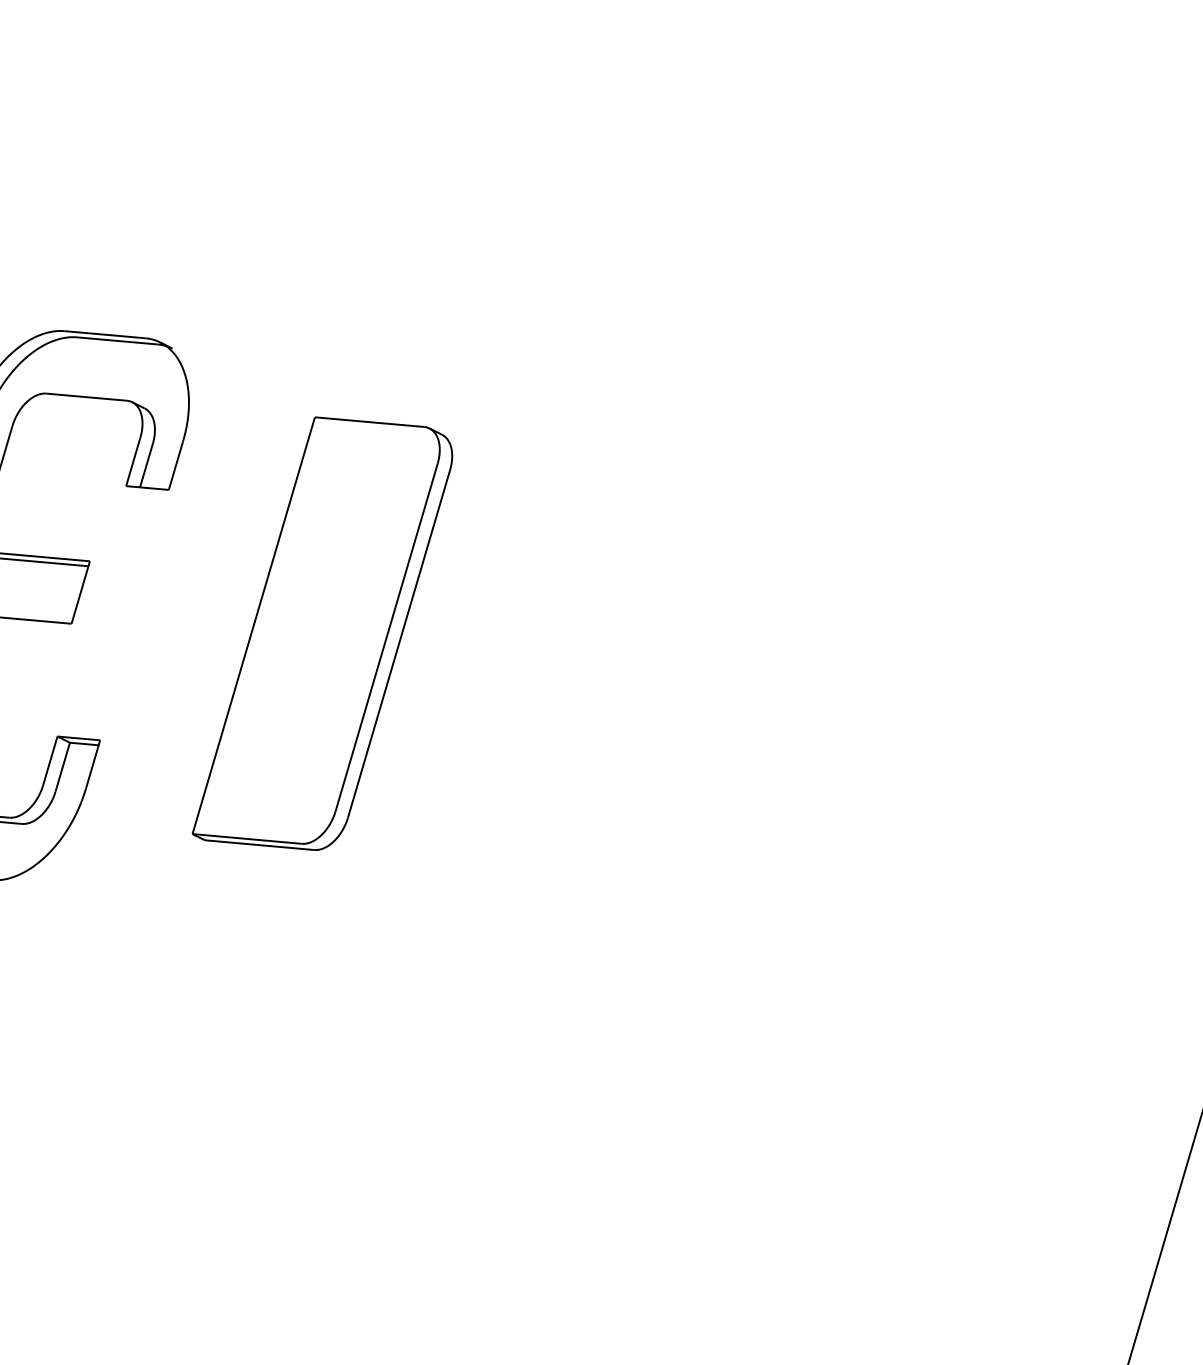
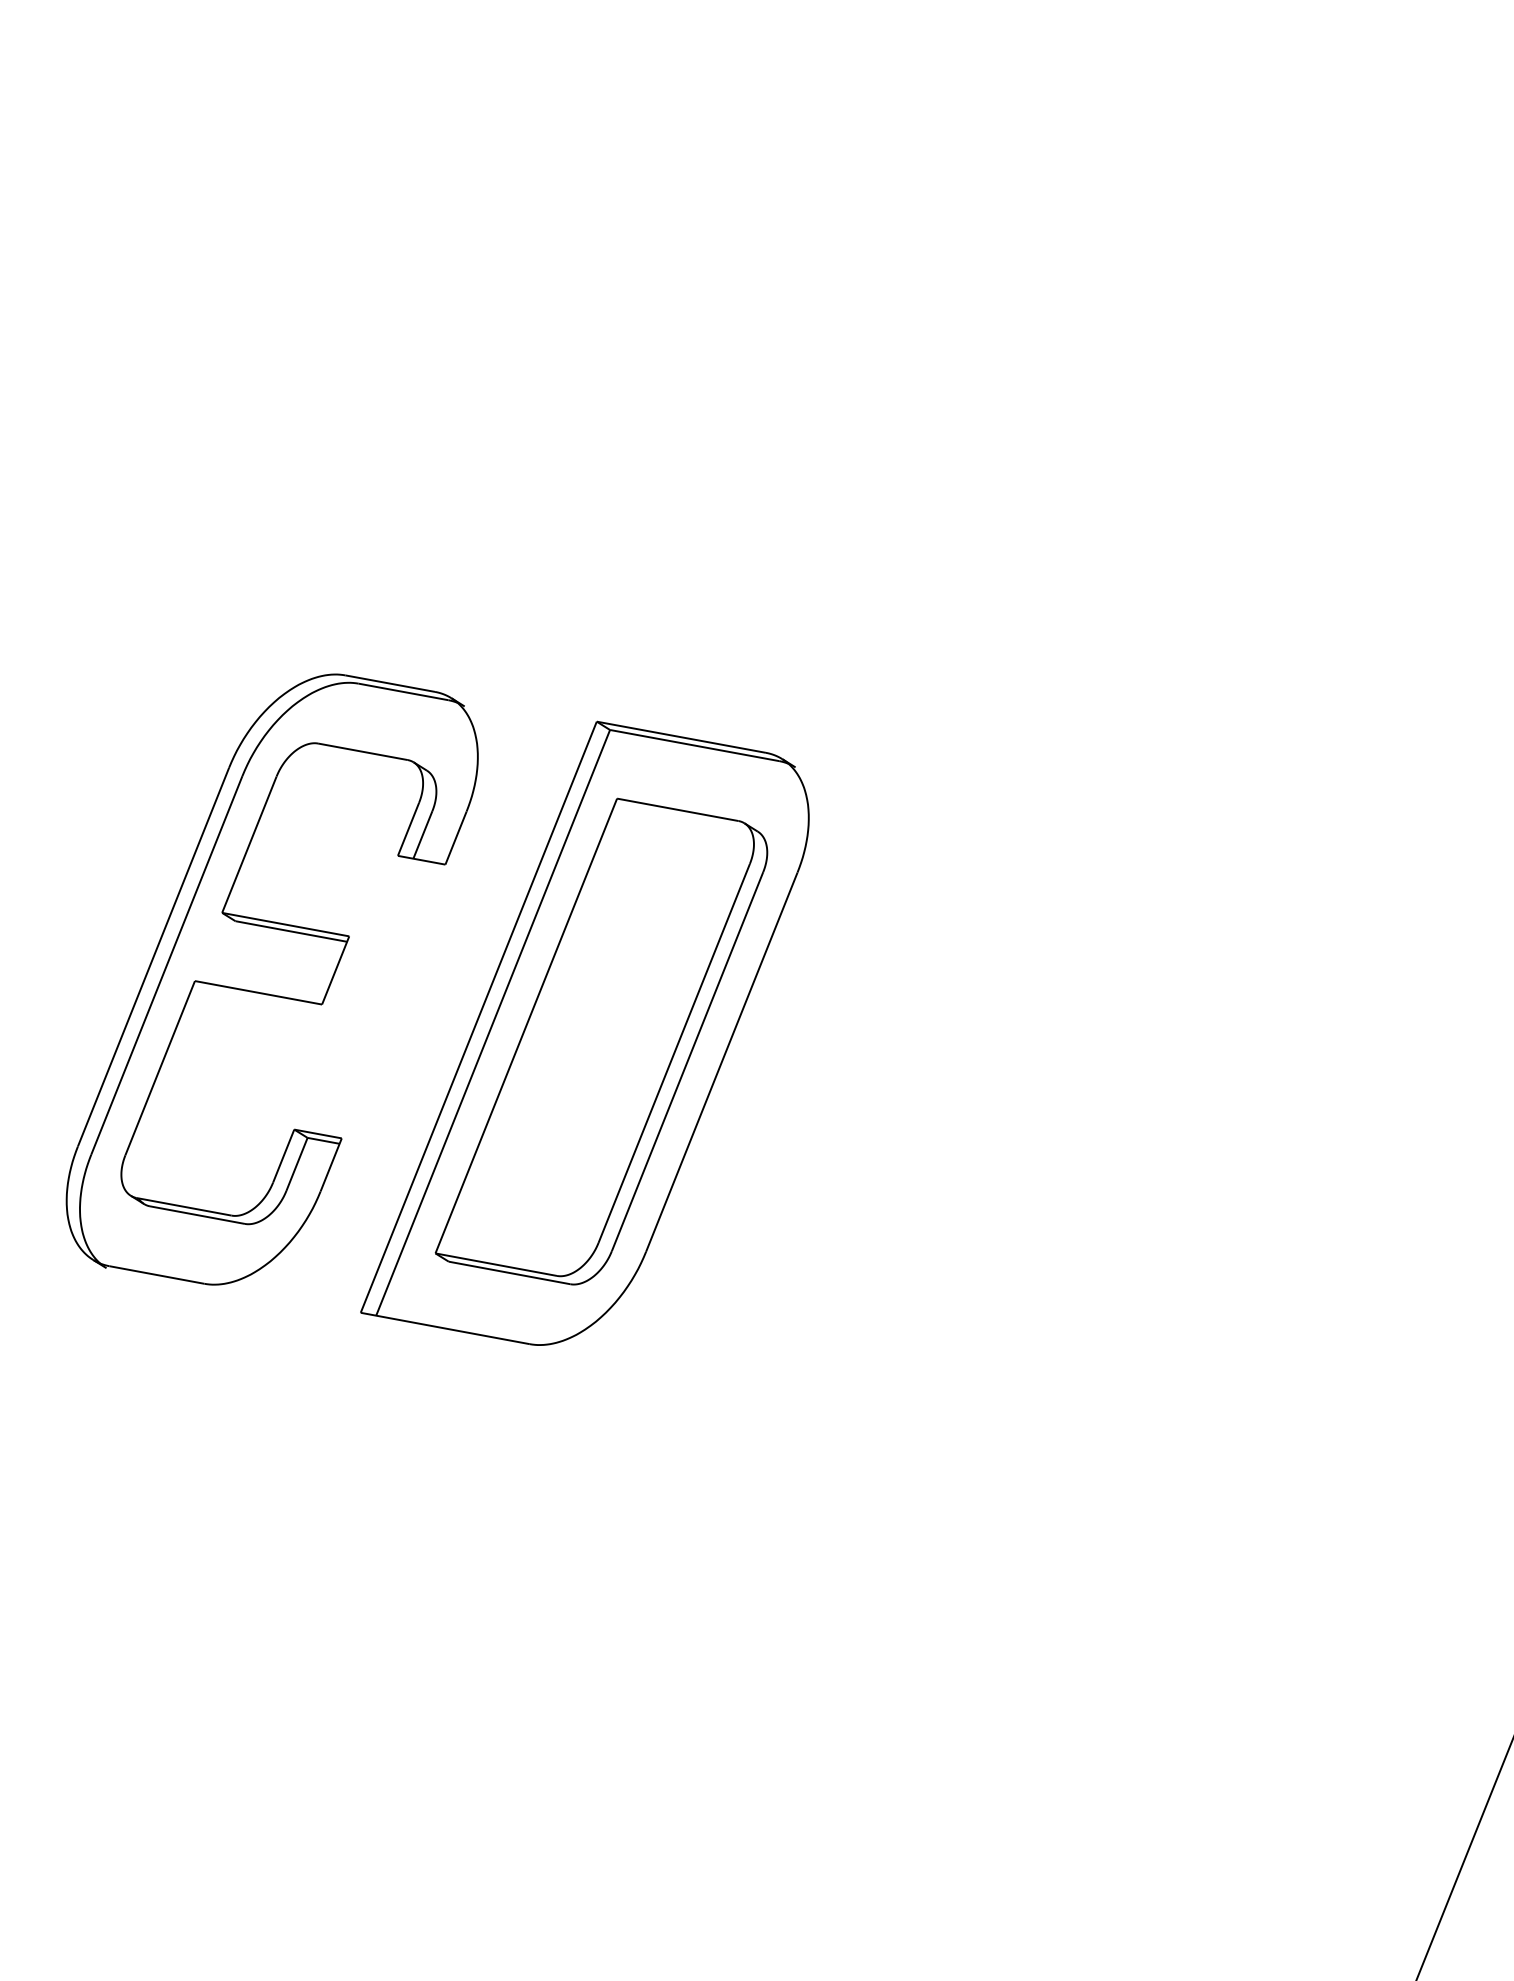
part: (305, 626) -> (584, 1032), added

